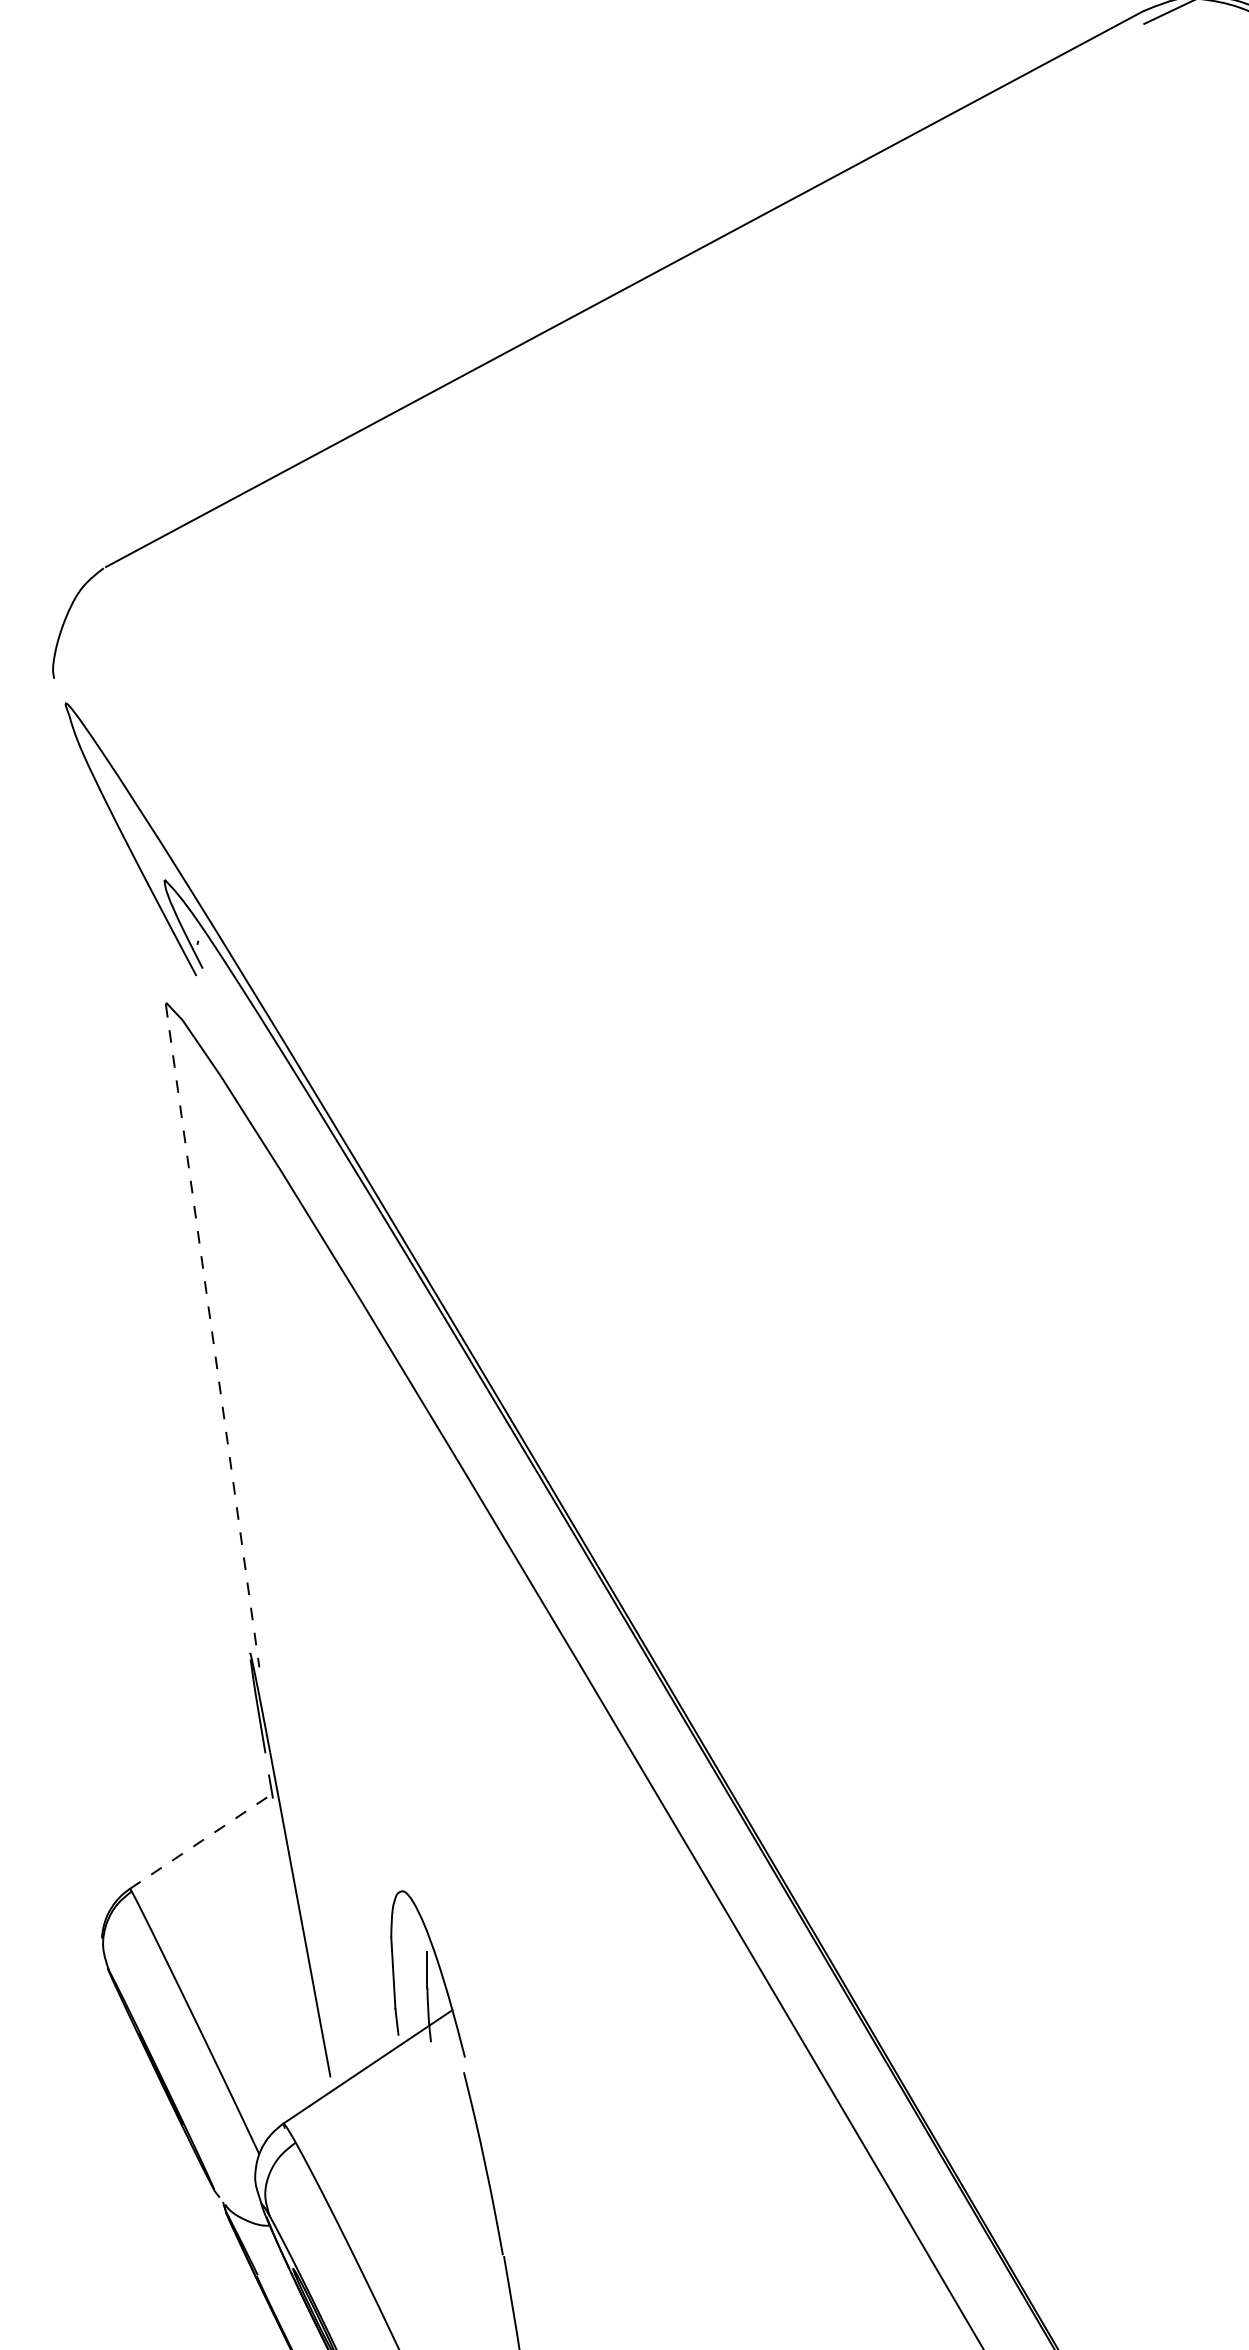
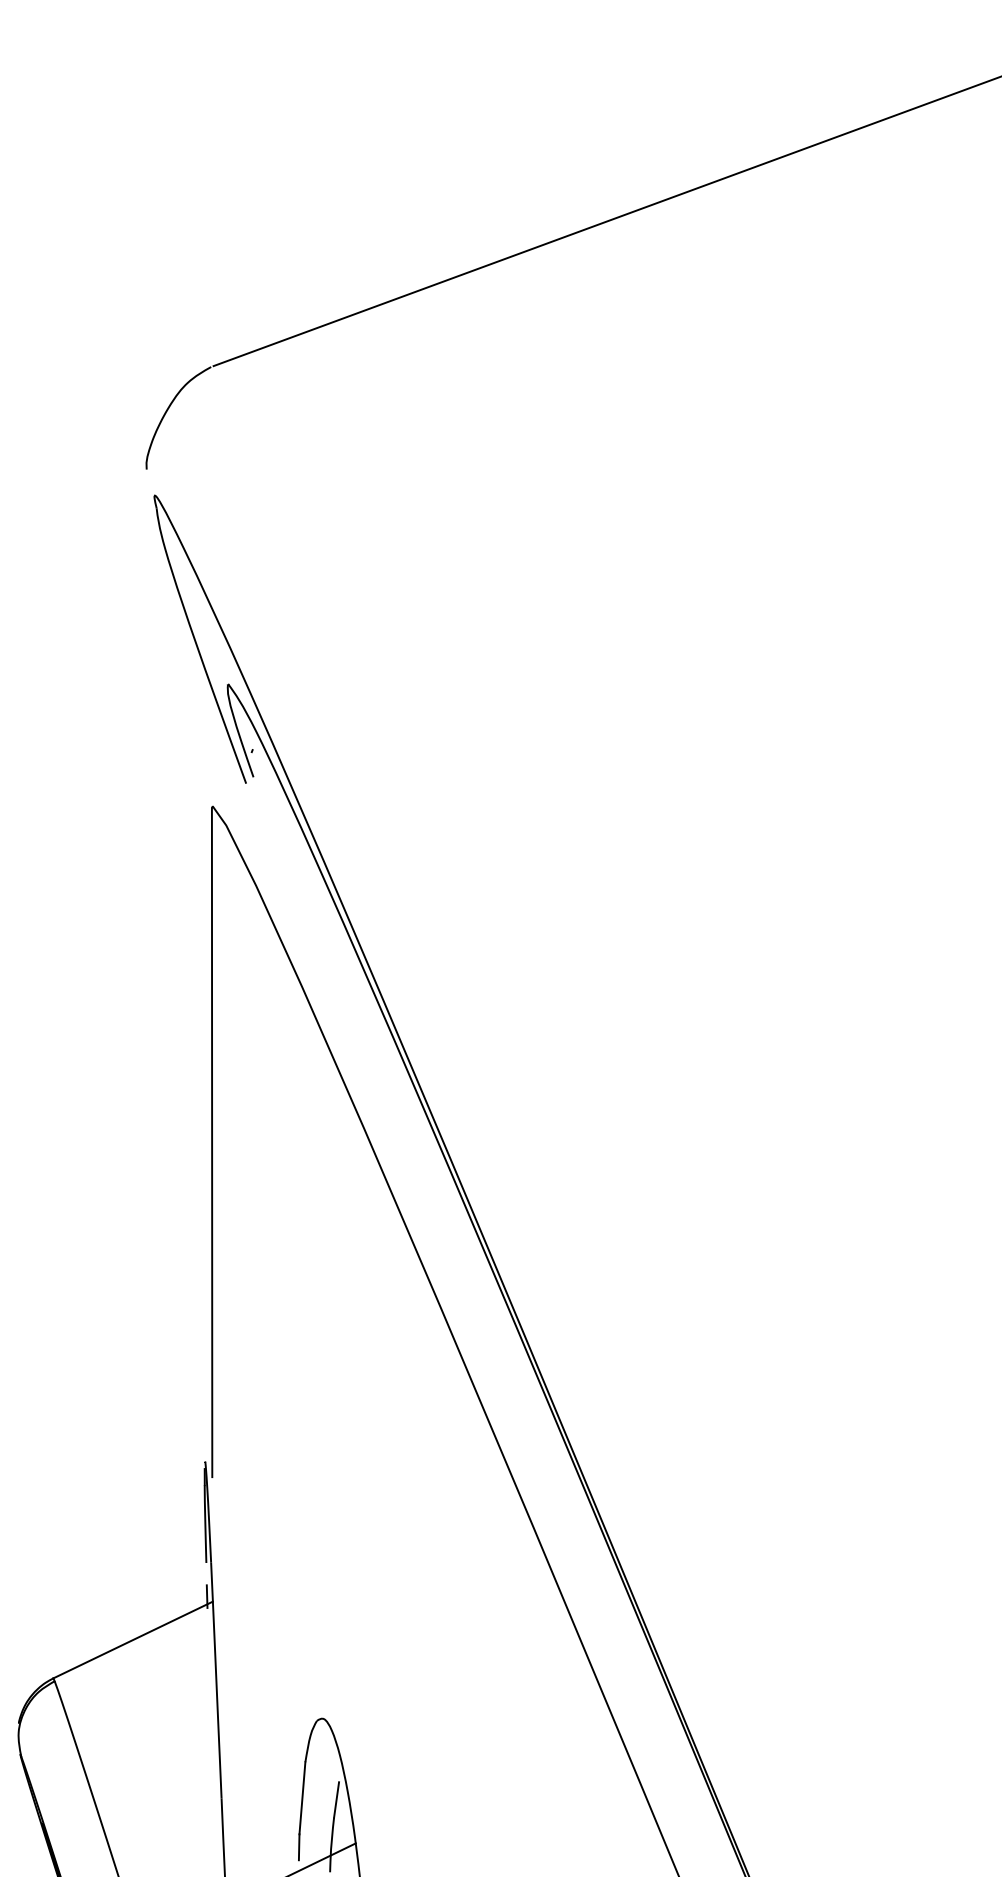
line: (212, 1336) -> (211, 1142), dashed -> solid
line: (204, 1839) -> (133, 1639), dashed -> solid

